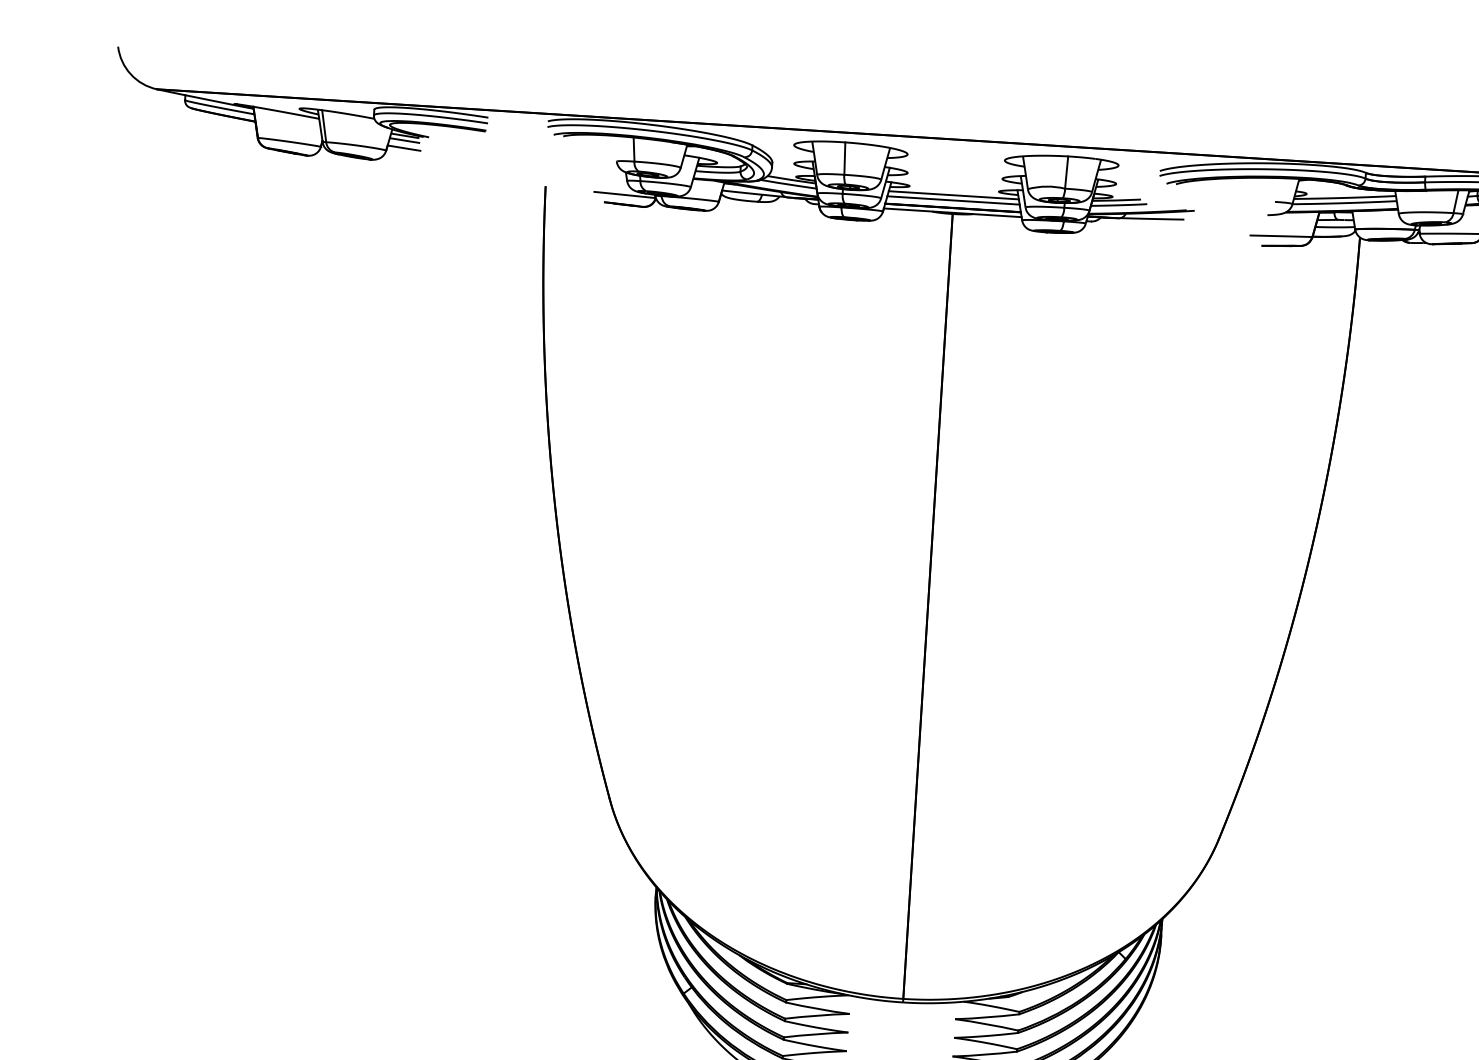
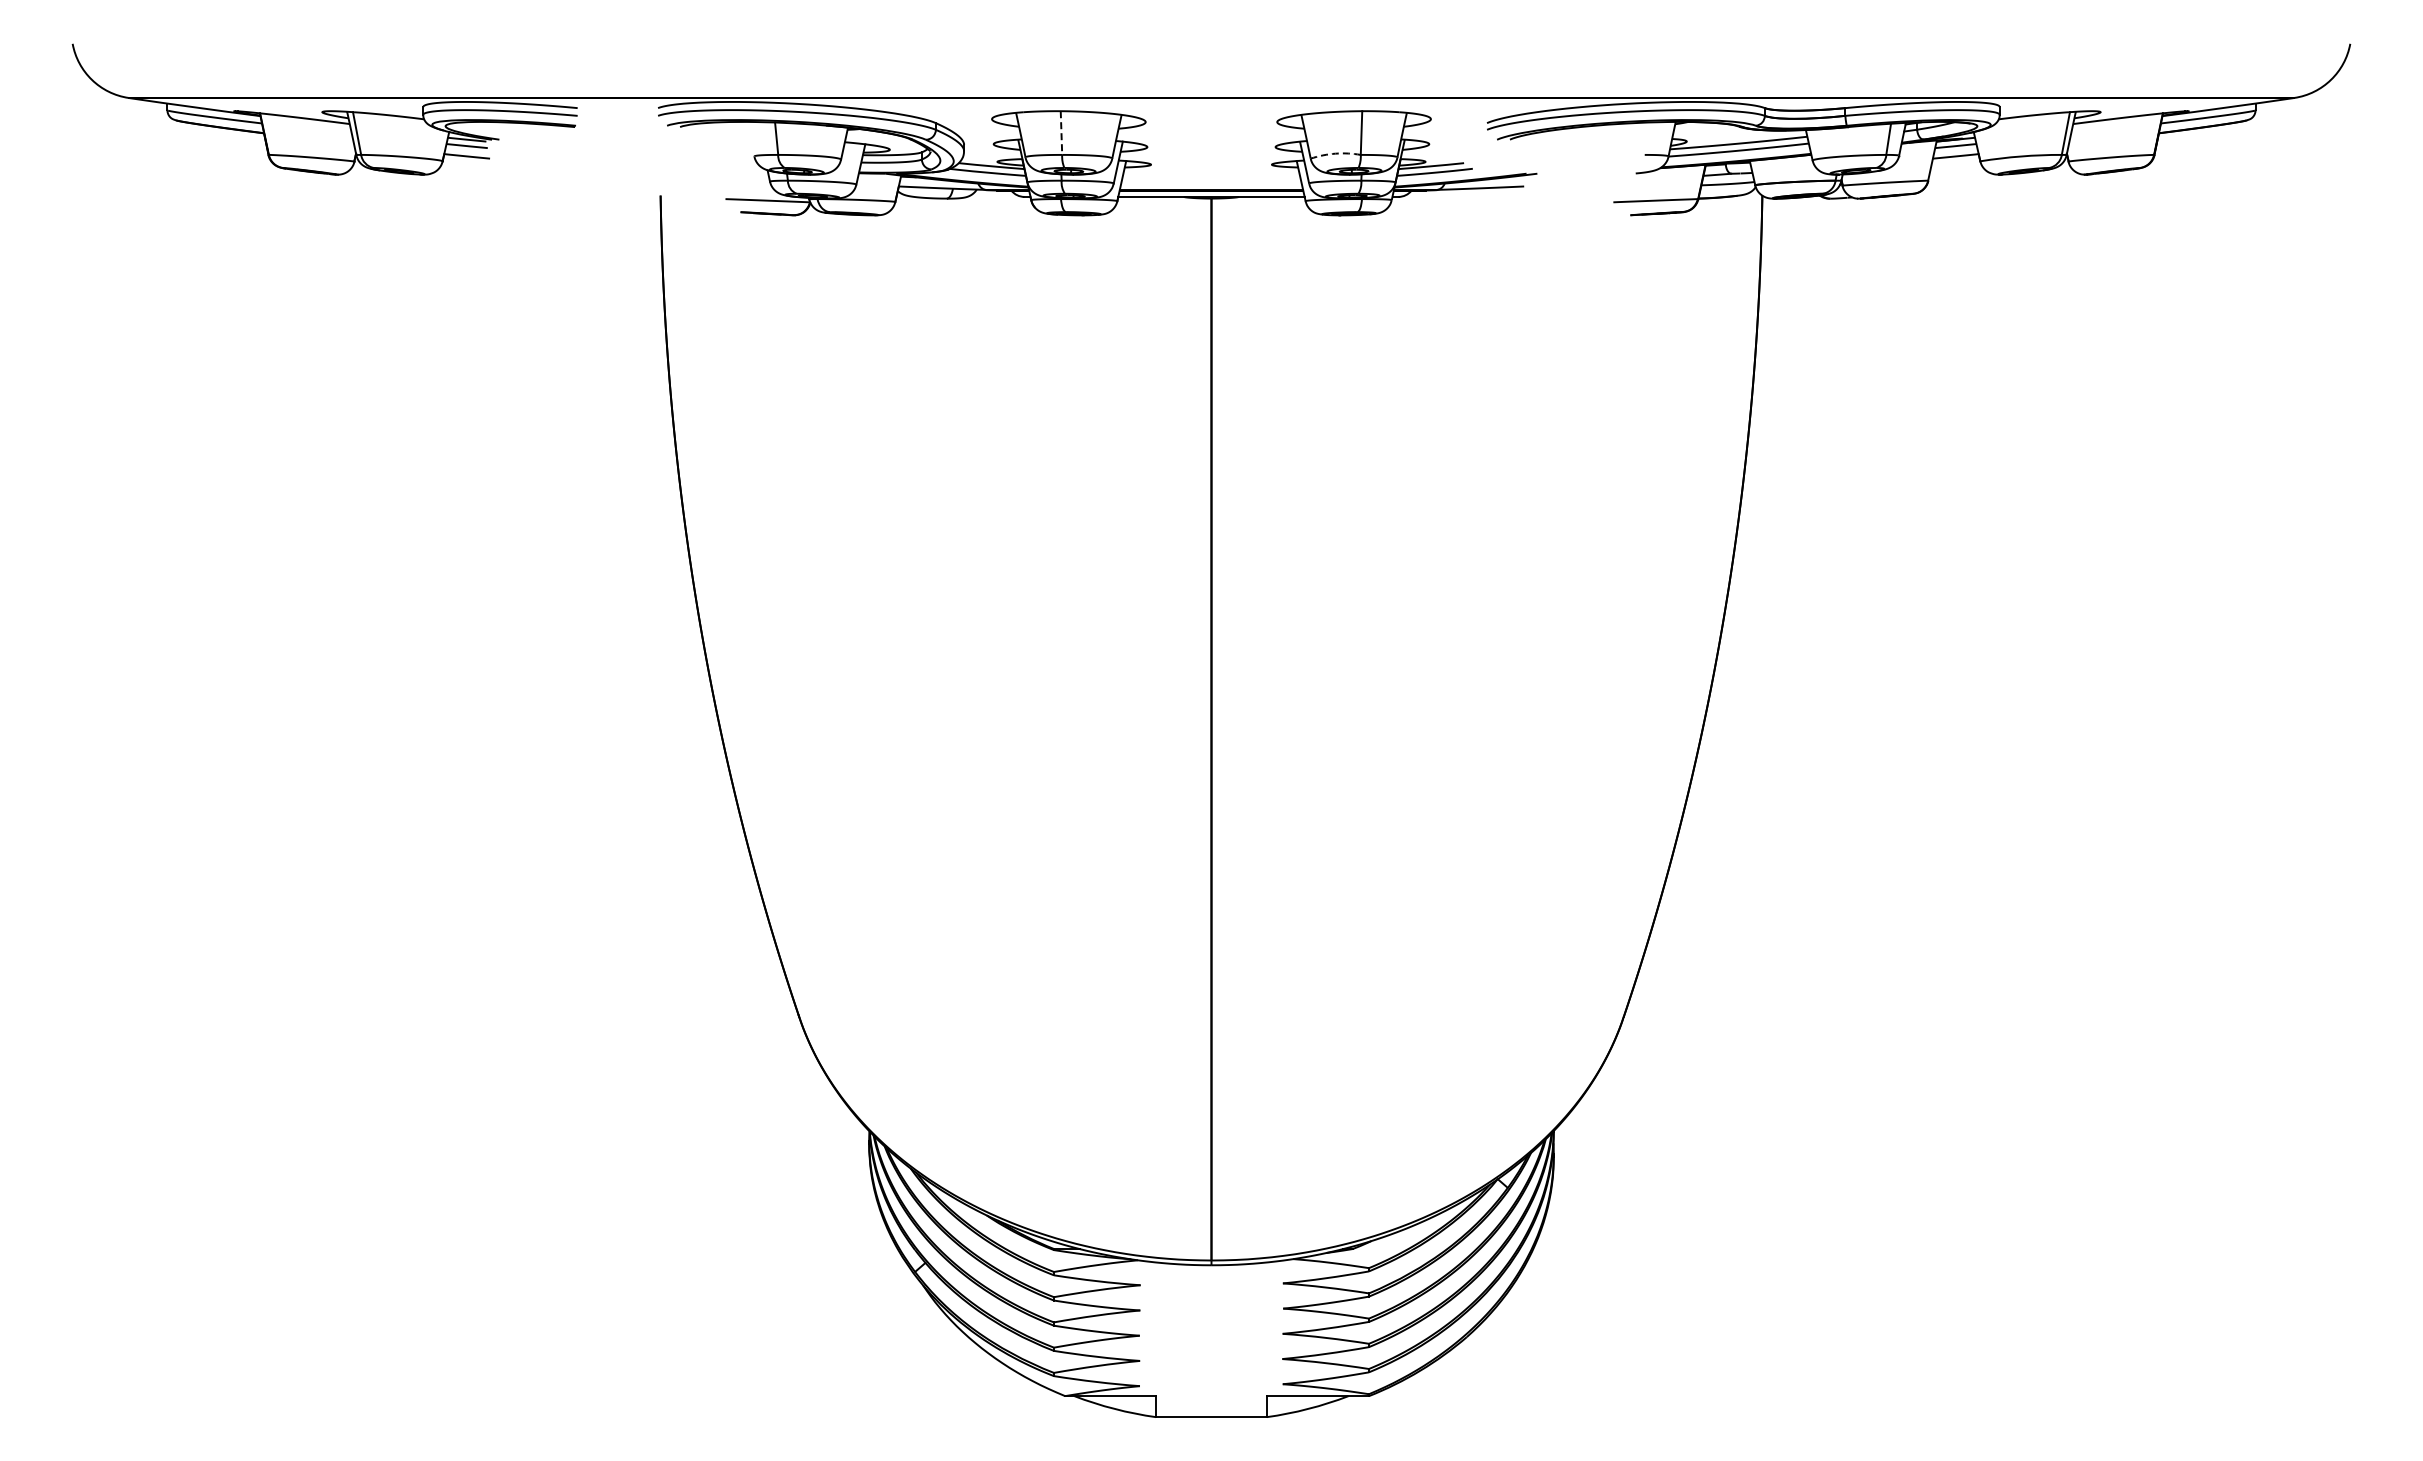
line: (844, 158) -> (1061, 133), solid -> dashed
arc: (1046, 186) -> (1335, 153), solid -> dashed
line: (953, 195) -> (1211, 173), removed
line: (953, 200) -> (1211, 180), removed

